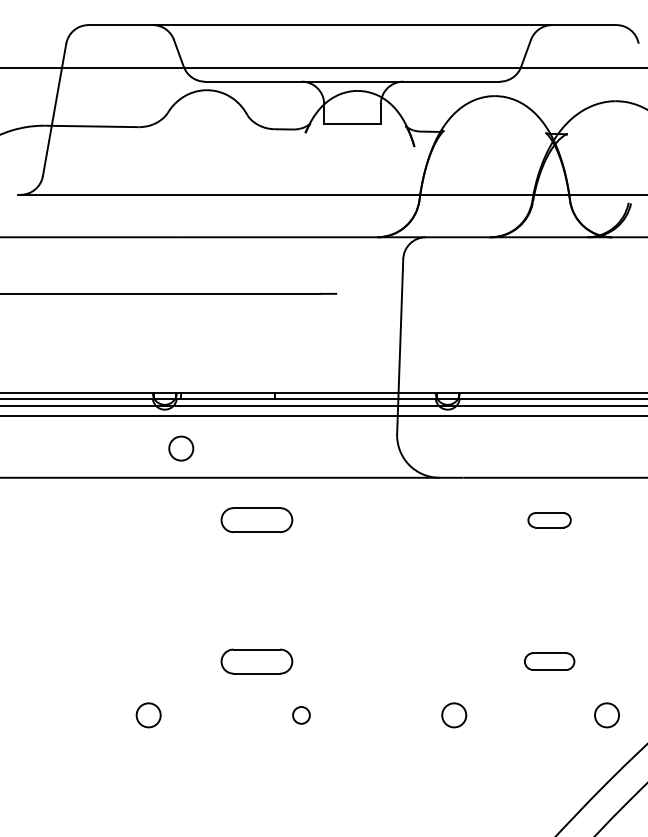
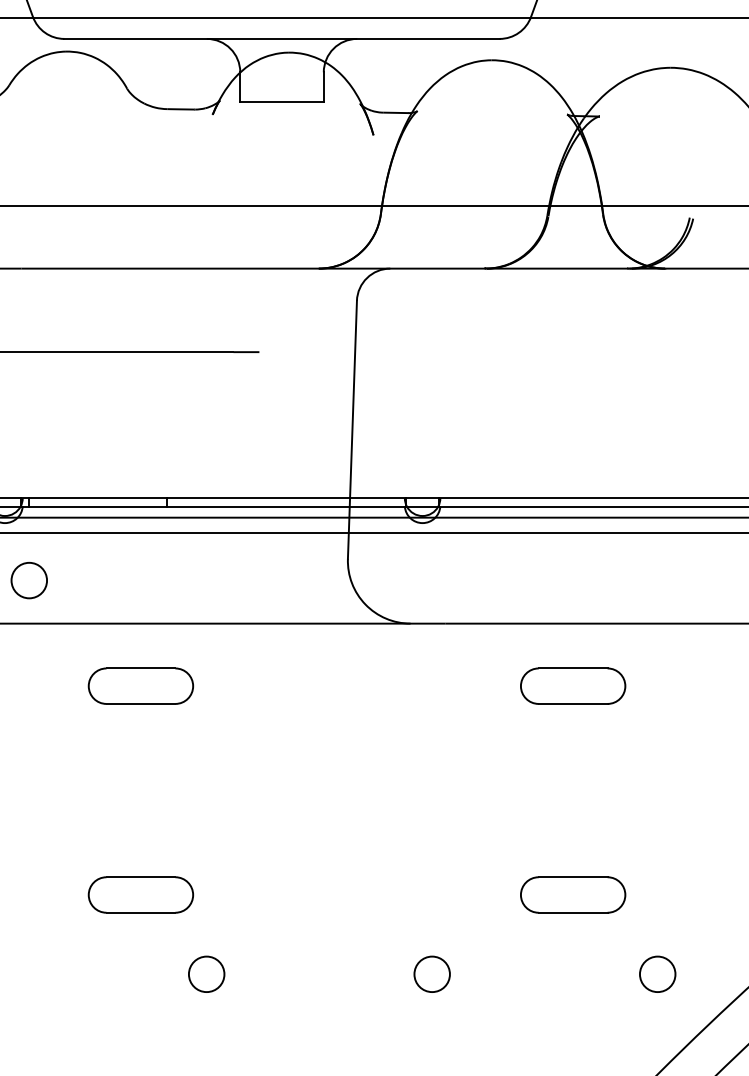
part: (549, 520) -> (572, 686), size x1.67
part: (549, 661) -> (572, 894), size x1.43
circle: (301, 715) -> (206, 974), size x1.43

